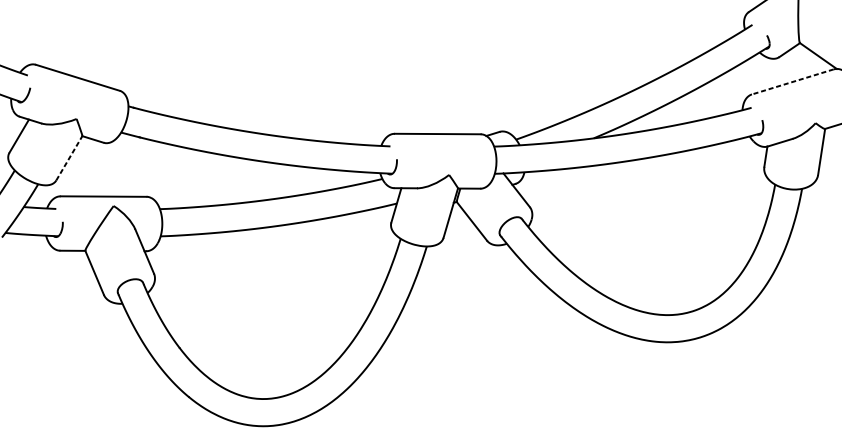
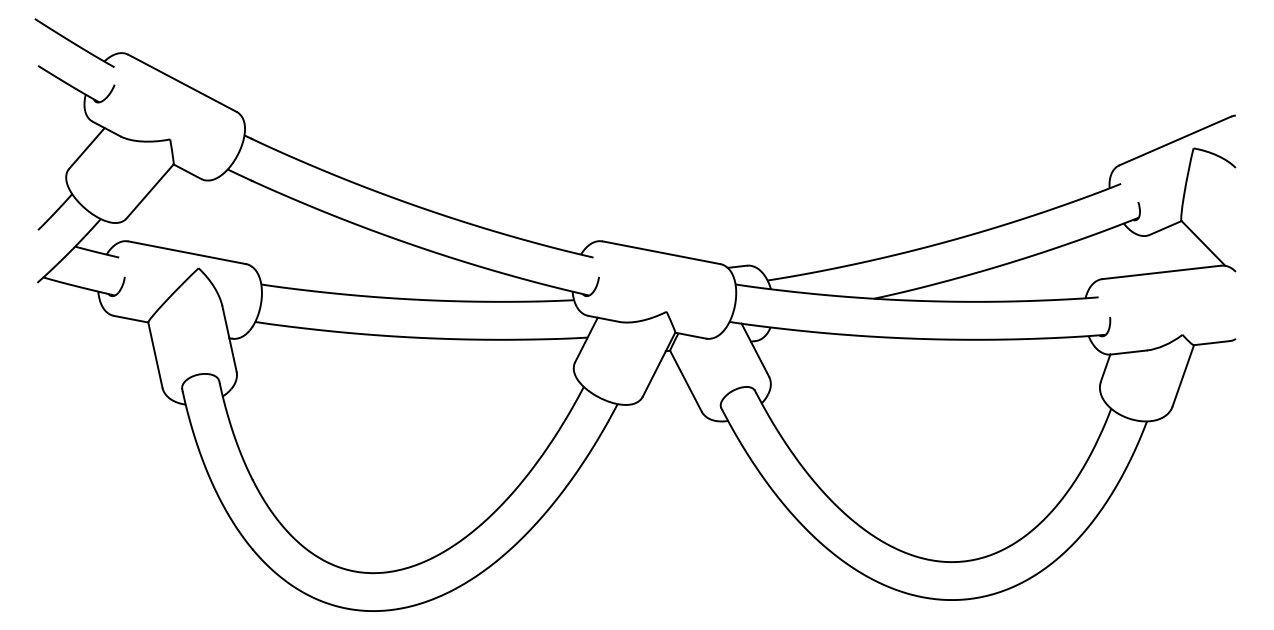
line: (792, 82) -> (1161, 272), dashed -> solid
line: (69, 158) -> (150, 191), dashed -> solid

